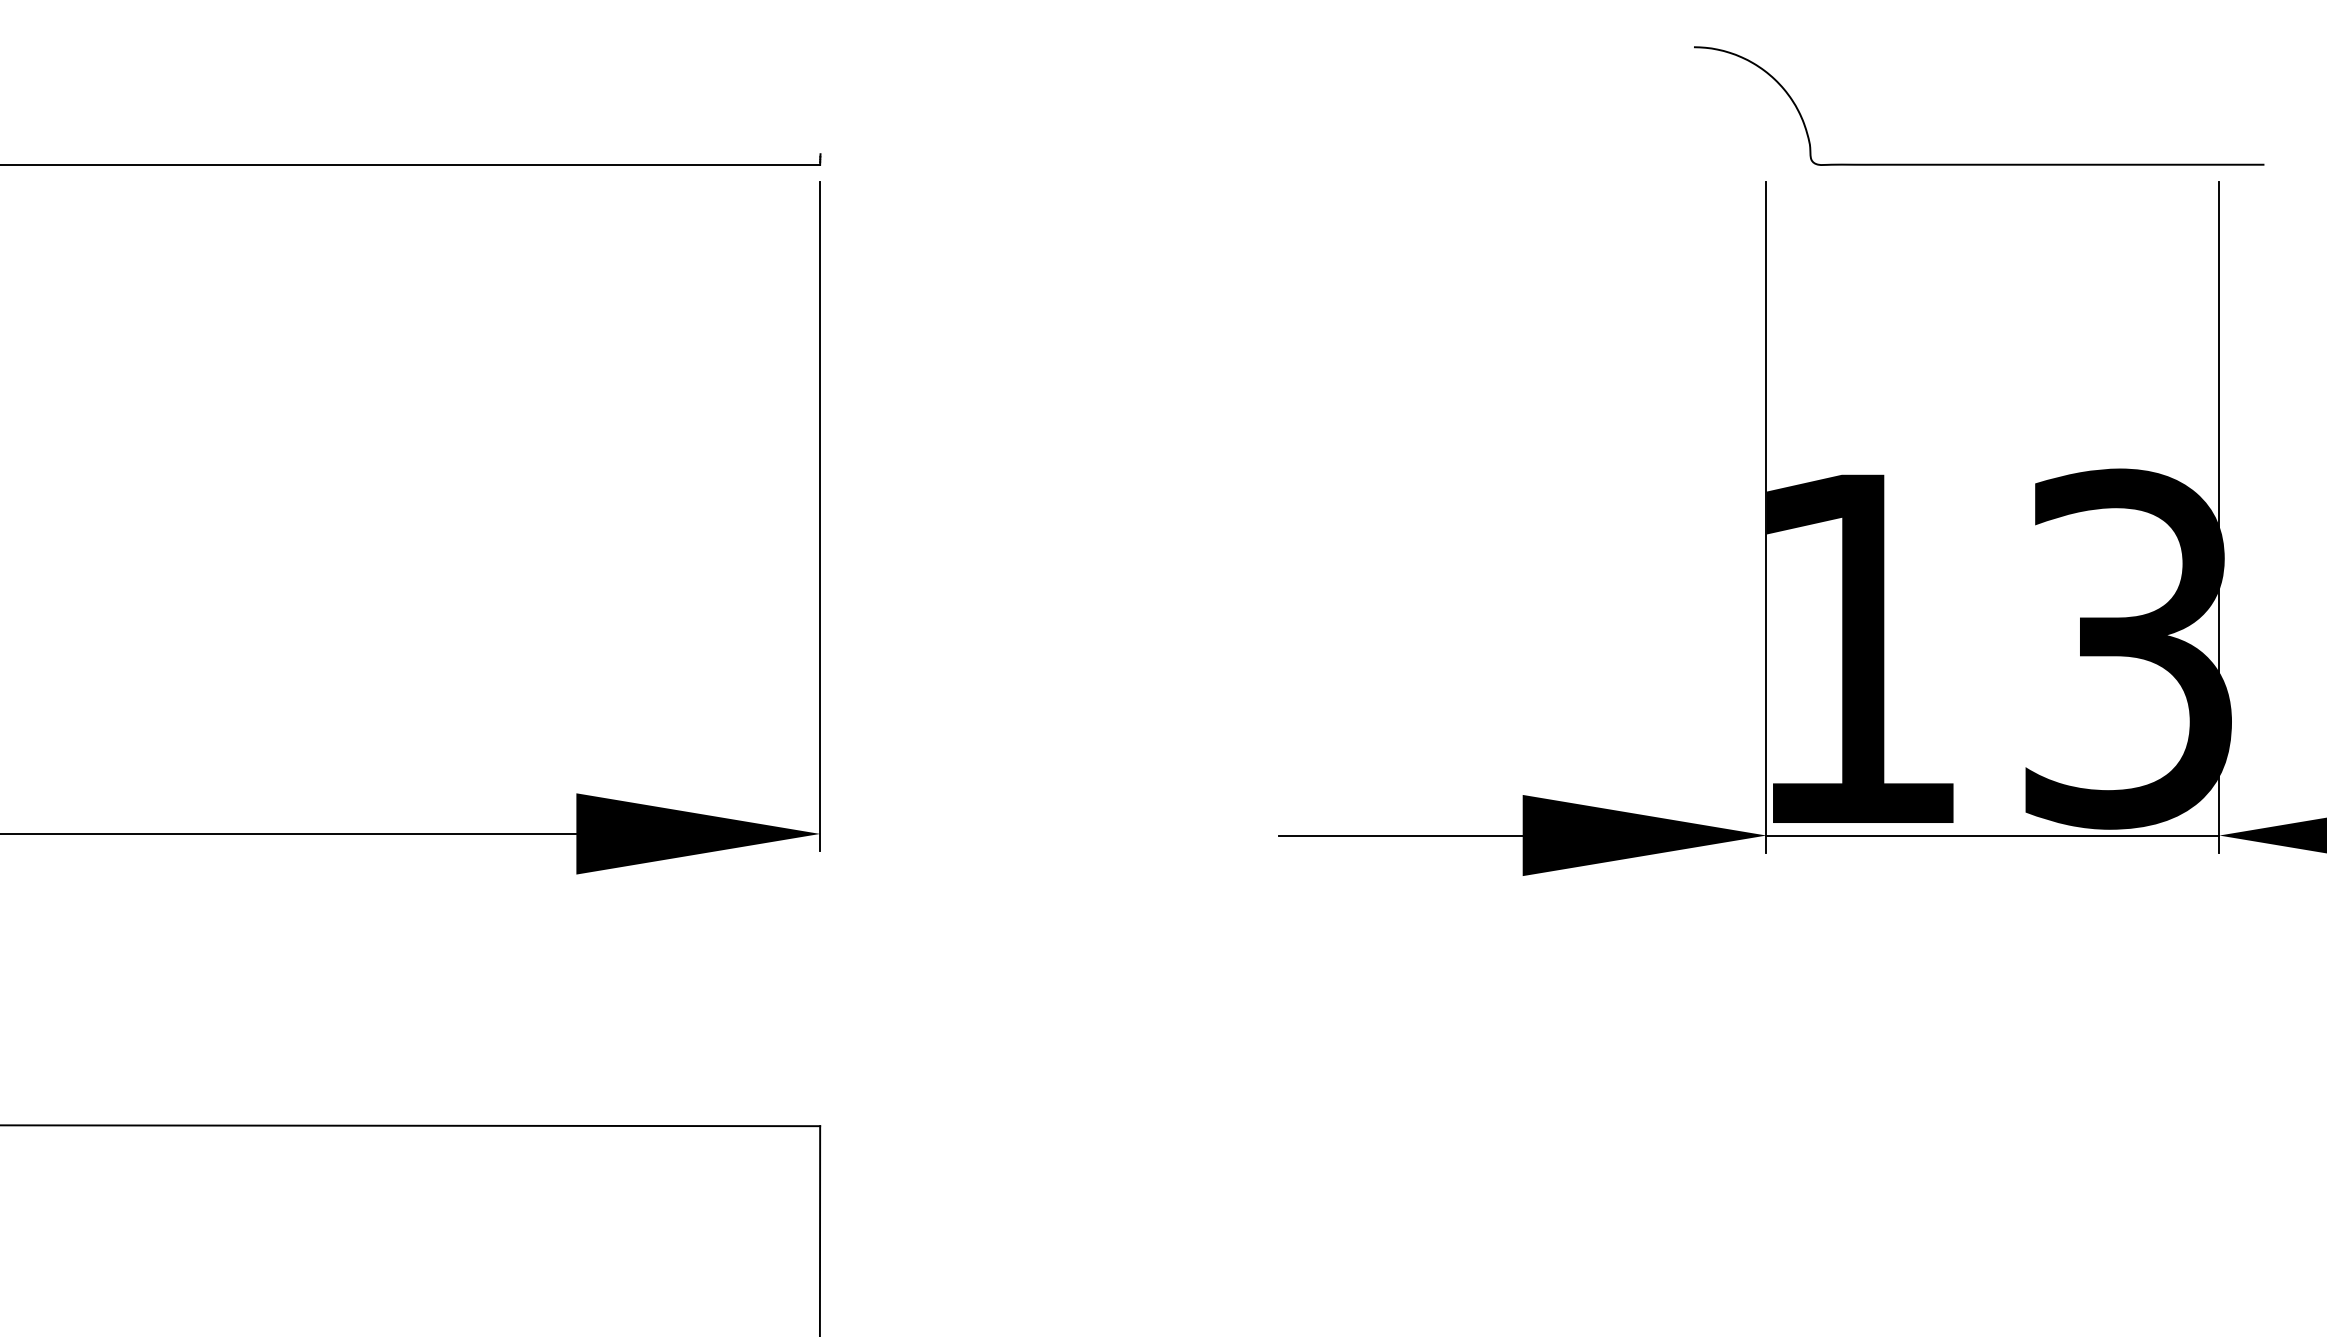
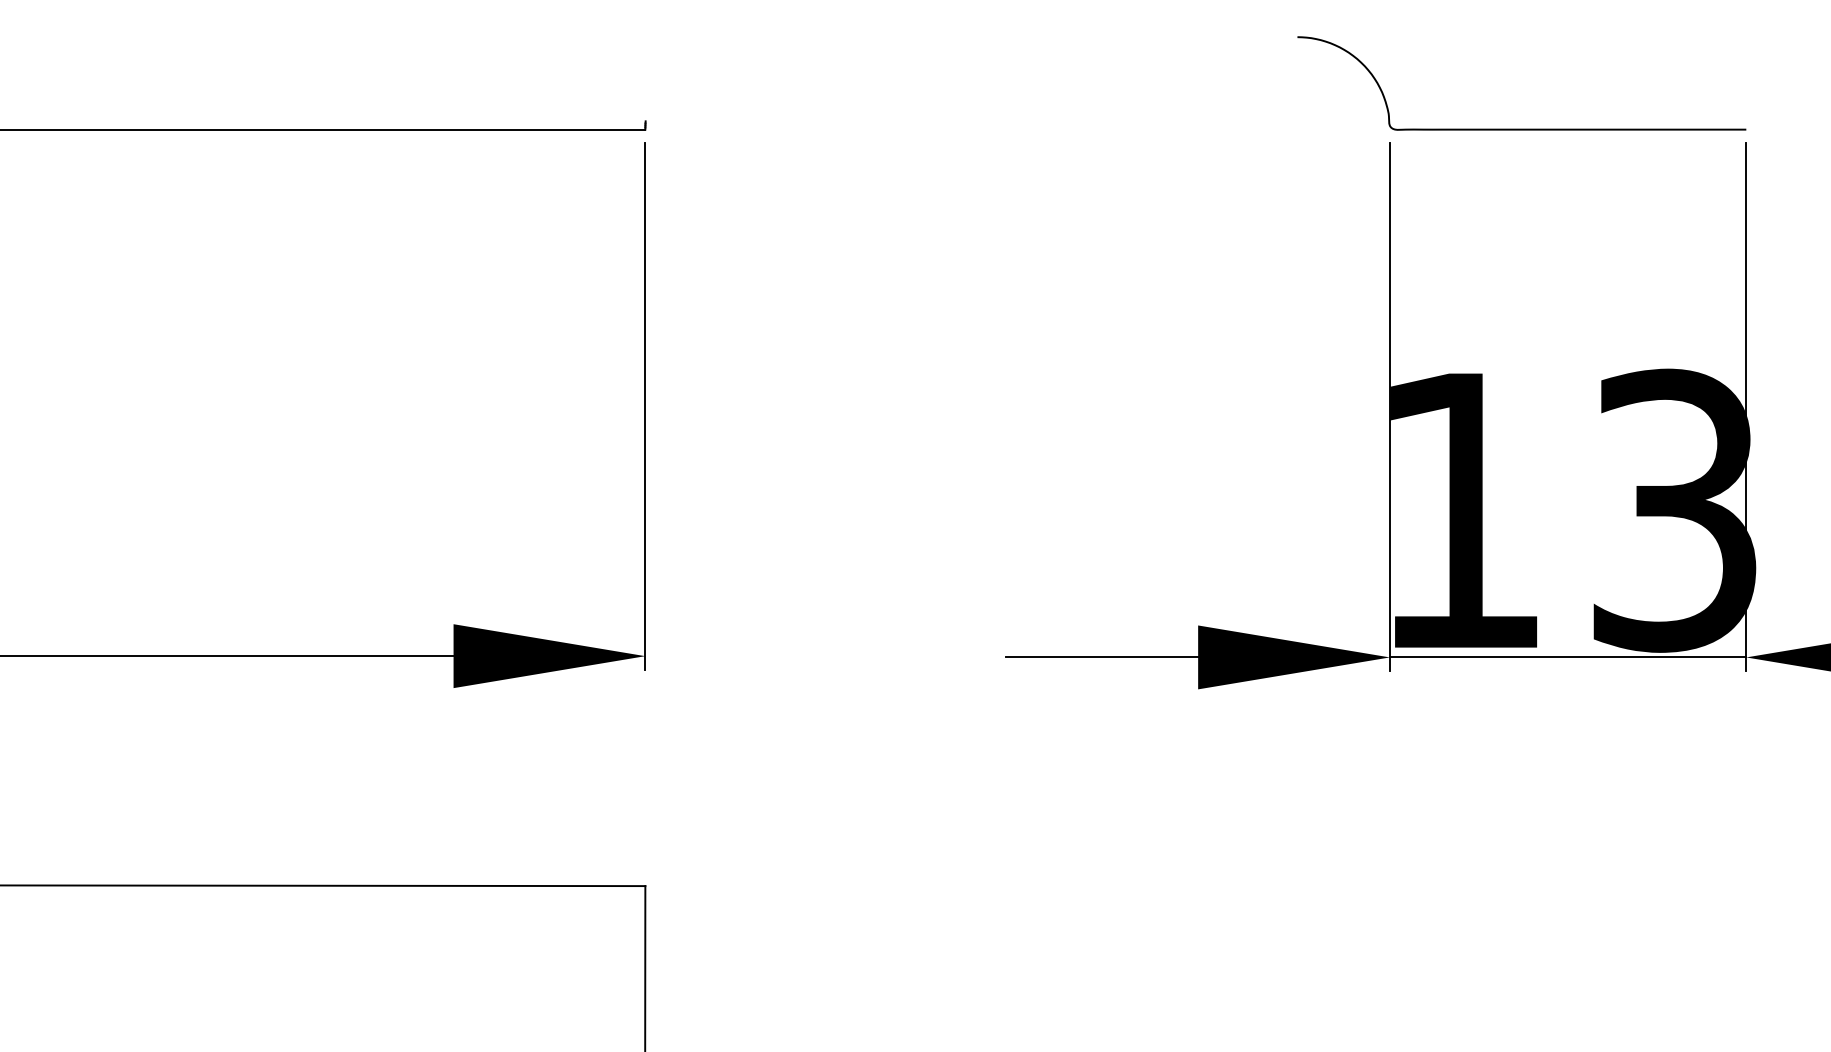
part: (1979, 163) -> (1522, 128), moved

